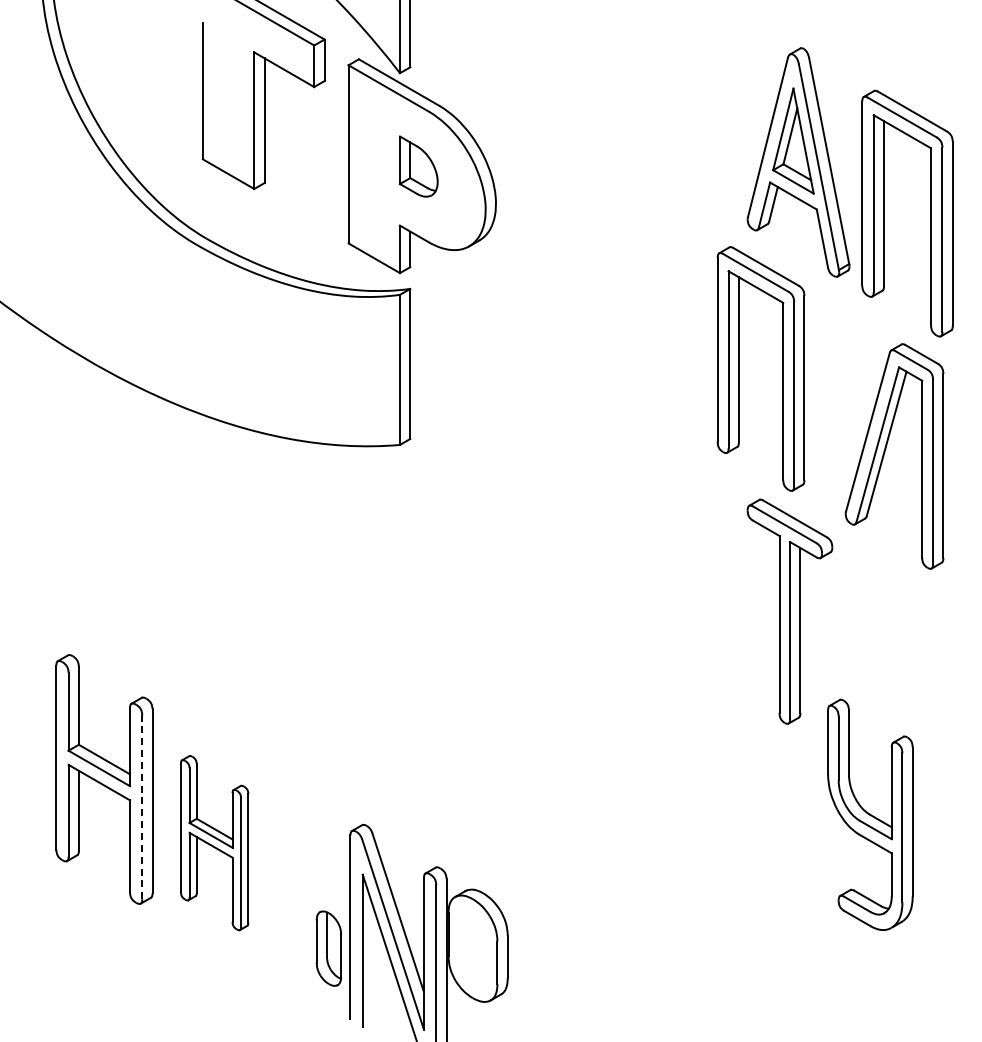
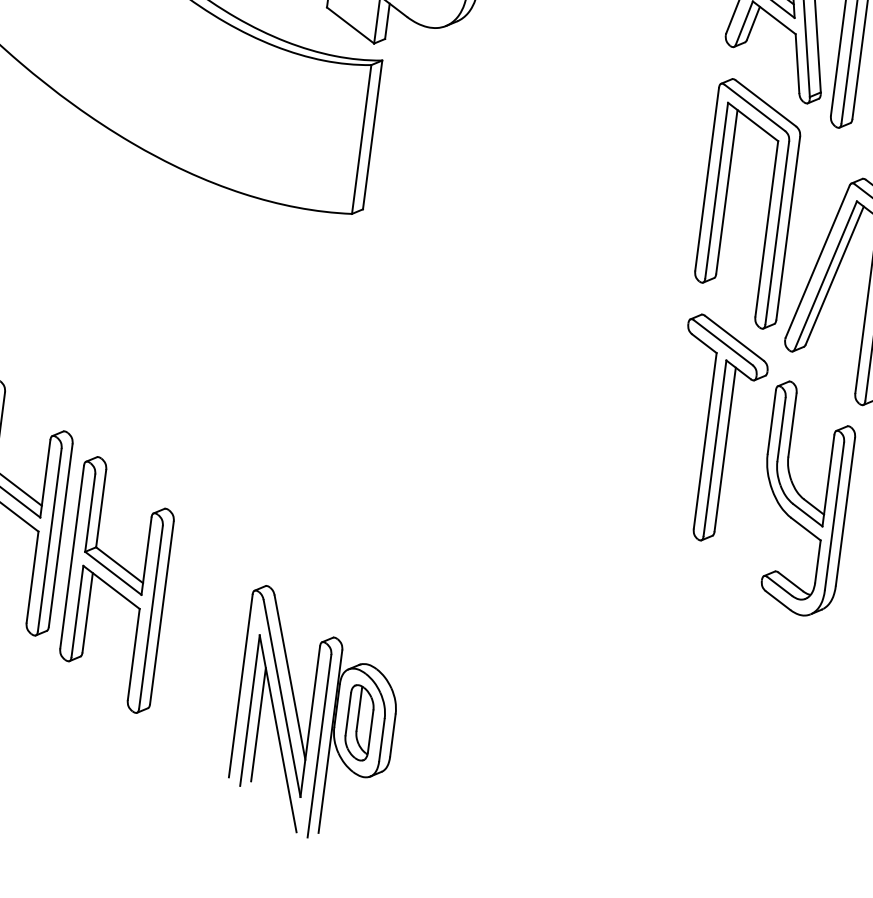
part: (739, 368) -> (726, 200), moved
line: (142, 807) -> (49, 540), dashed -> solid
part: (870, 814) -> (804, 499), moved
part: (214, 842) -> (116, 584), size x1.43
part: (328, 948) -> (359, 722), moved
line: (373, 963) -> (258, 724), added

